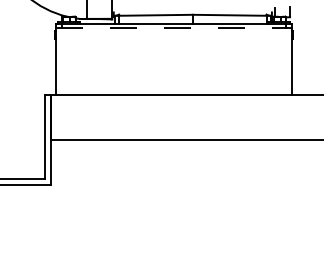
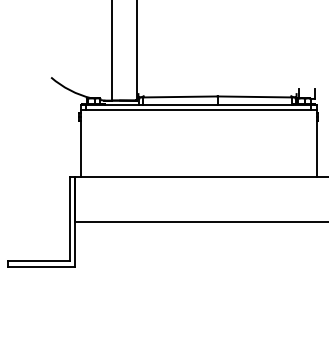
line: (173, 27) -> (198, 109), dashed -> solid

